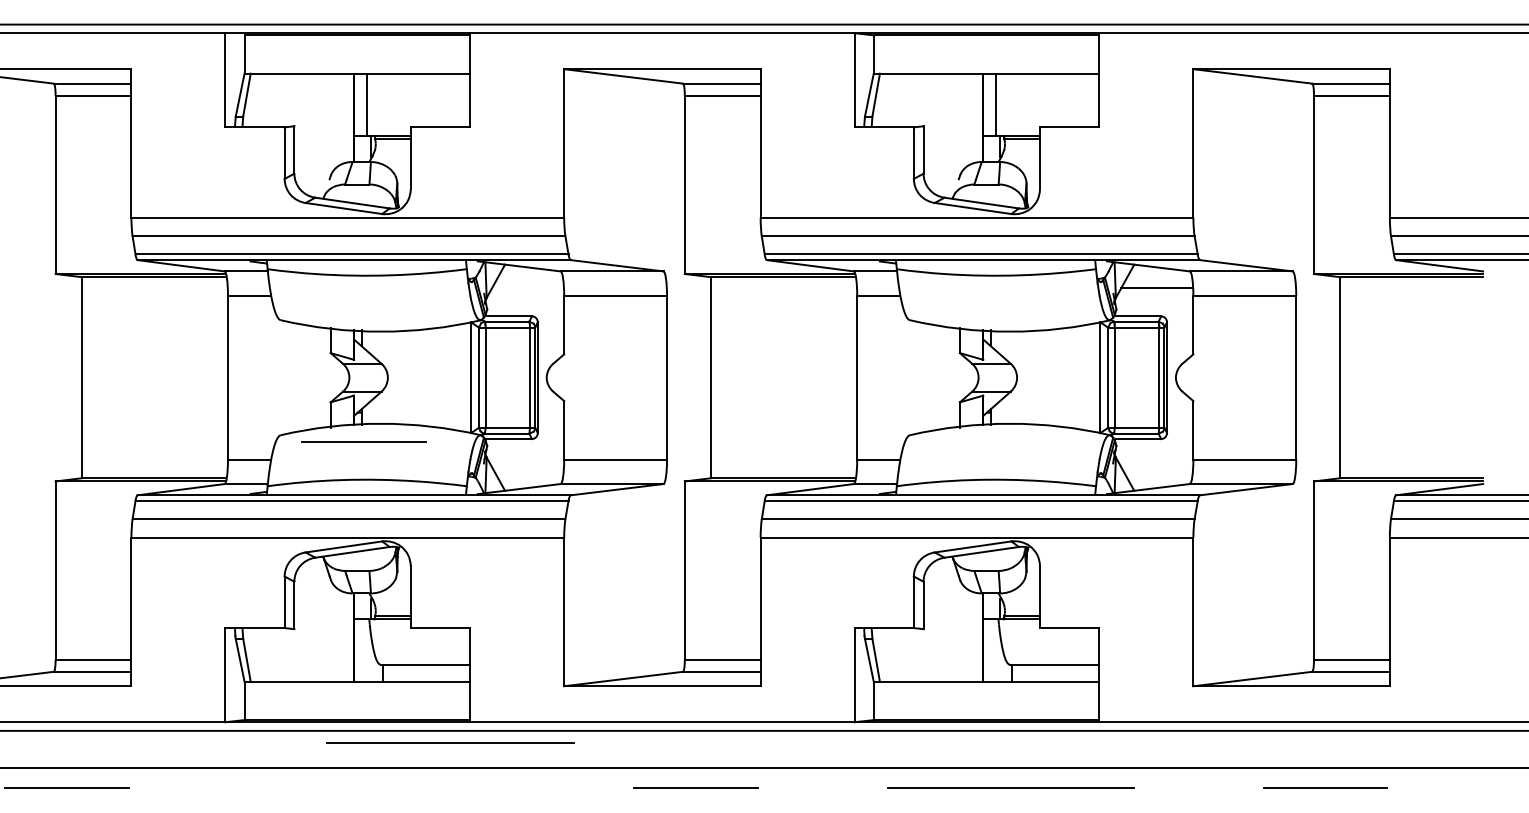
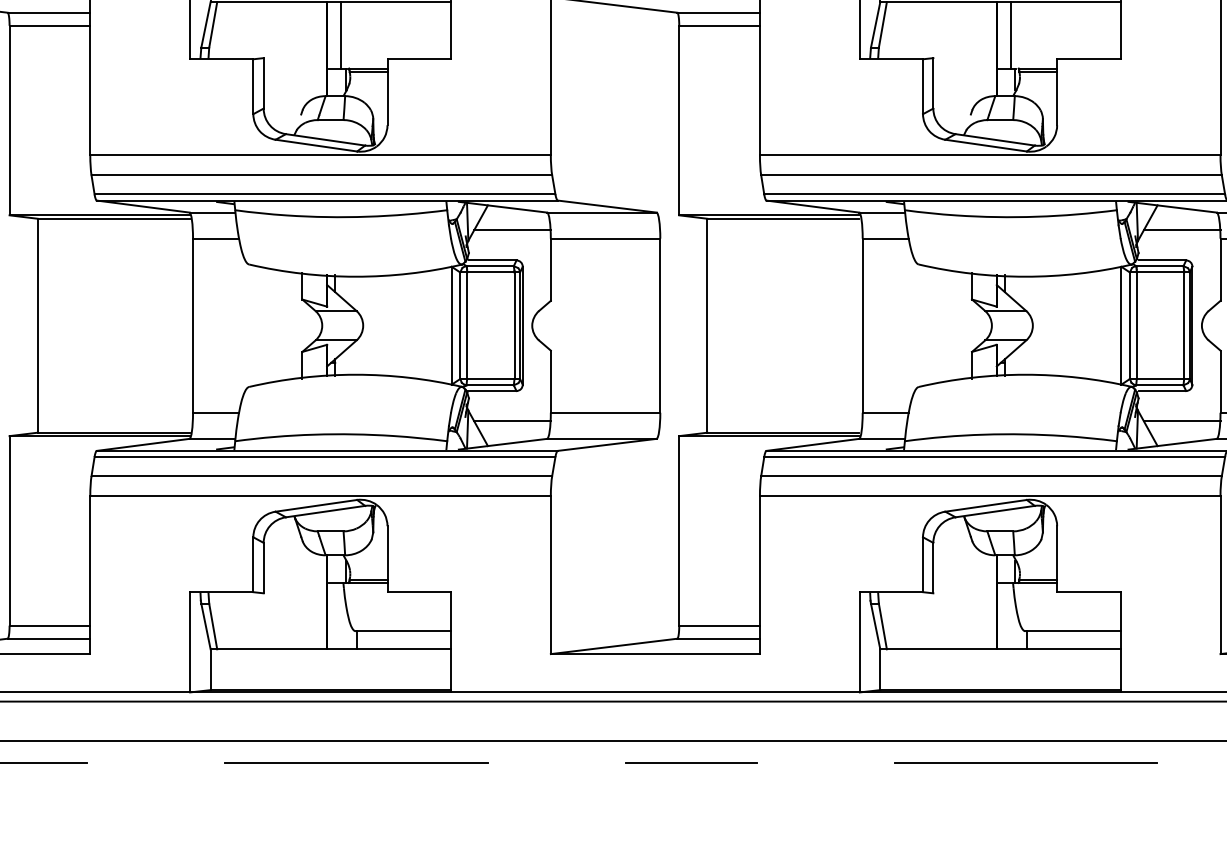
line: (528, 288) -> (512, 230), added
line: (363, 441) -> (337, 393), removed
line: (528, 467) -> (512, 421), added
line: (1157, 467) -> (1182, 421), added
line: (450, 742) -> (356, 761), moved

